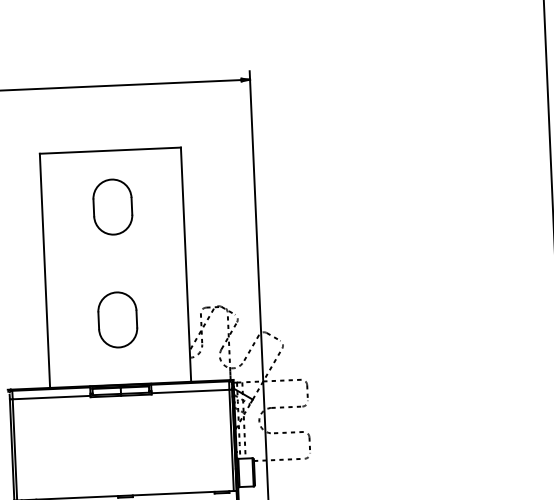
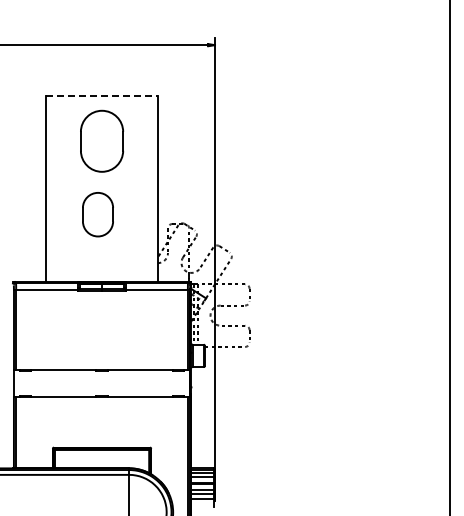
line: (110, 150) -> (102, 96), solid -> dashed
part: (112, 206) -> (101, 140), size x1.4
part: (117, 319) -> (97, 214), moved

